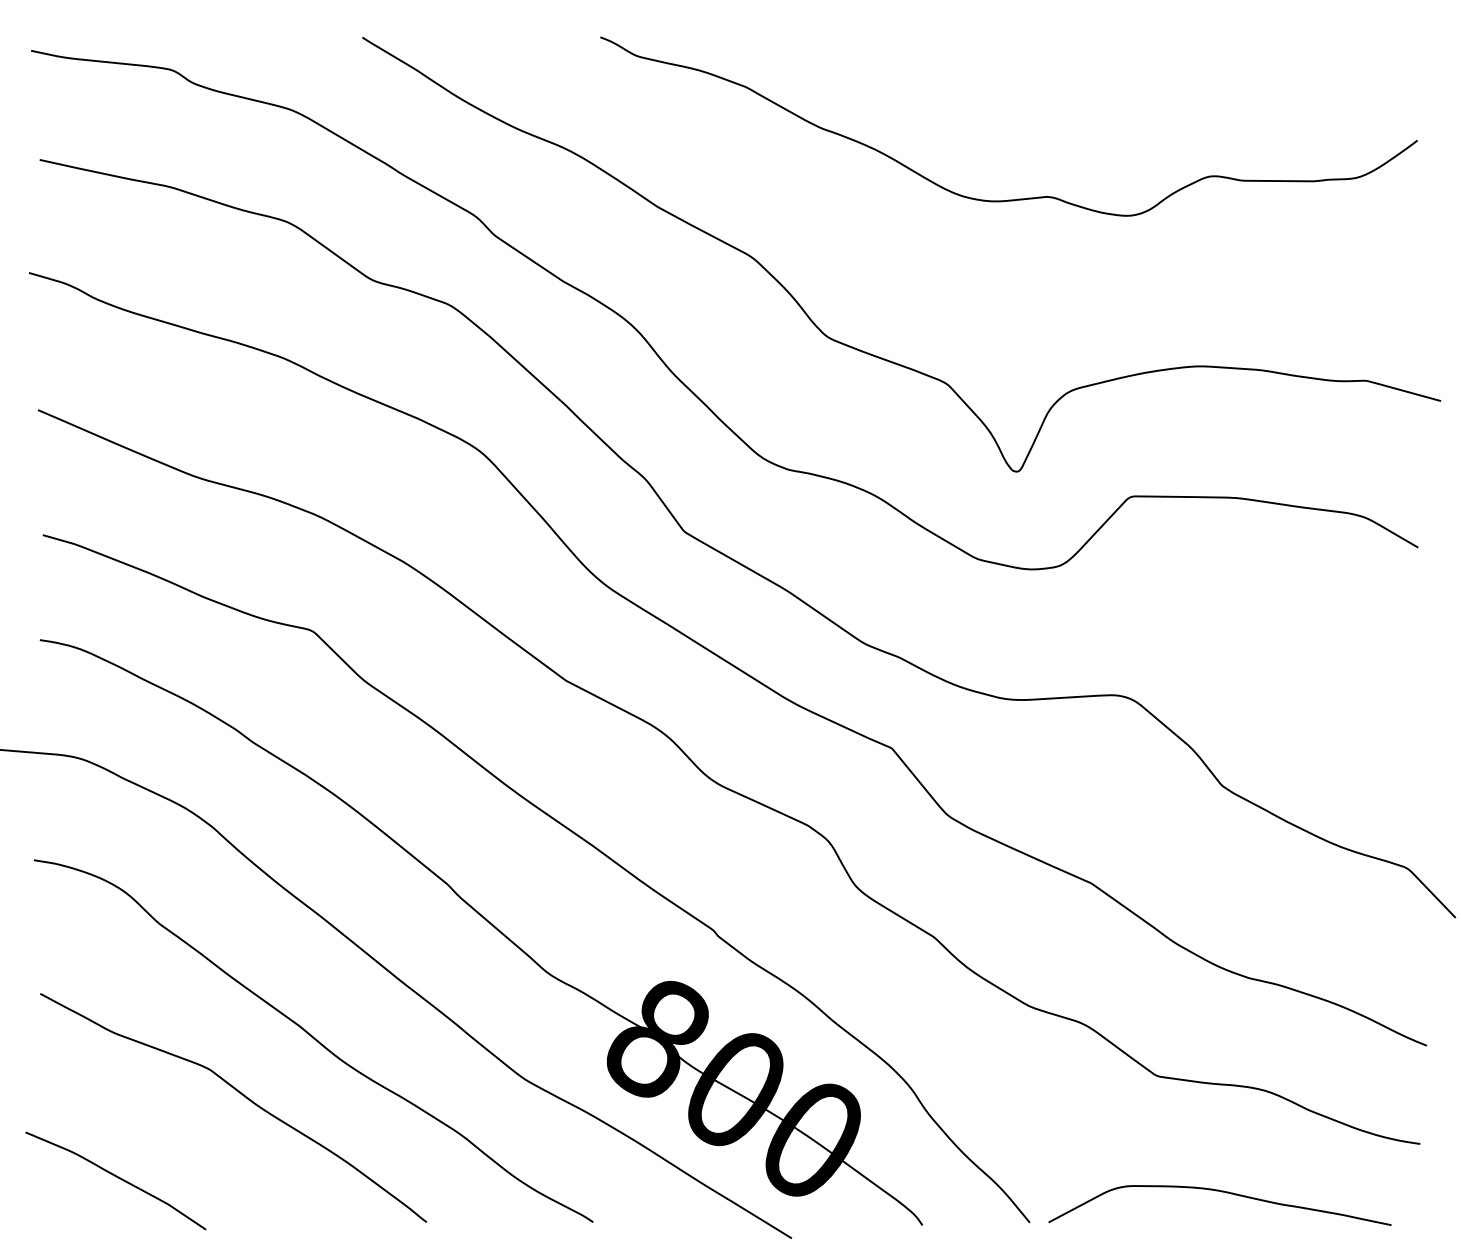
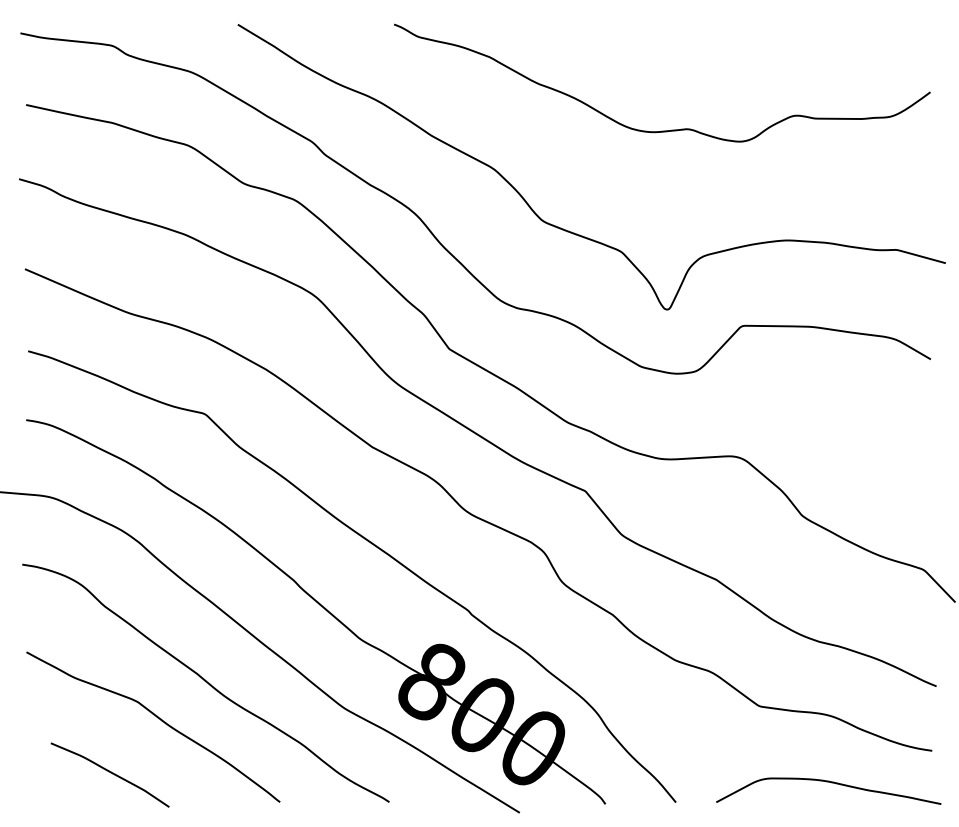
curve: (116, 1178) -> (110, 773), moved
curve: (1224, 1193) -> (831, 783), moved

